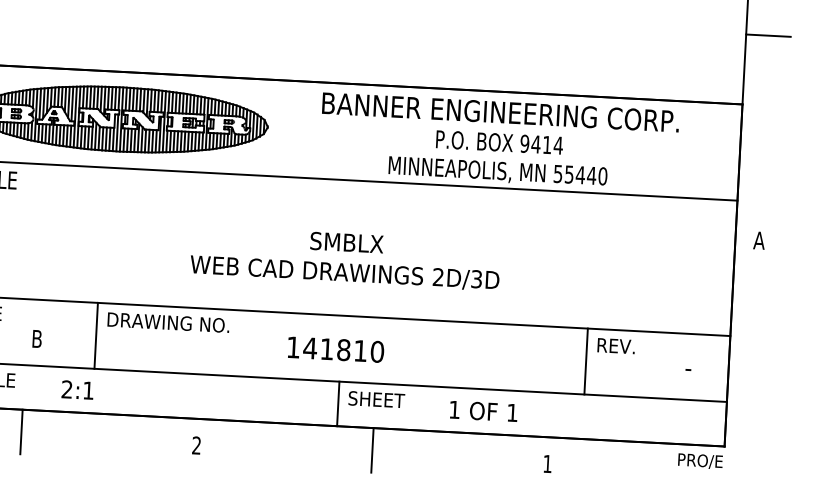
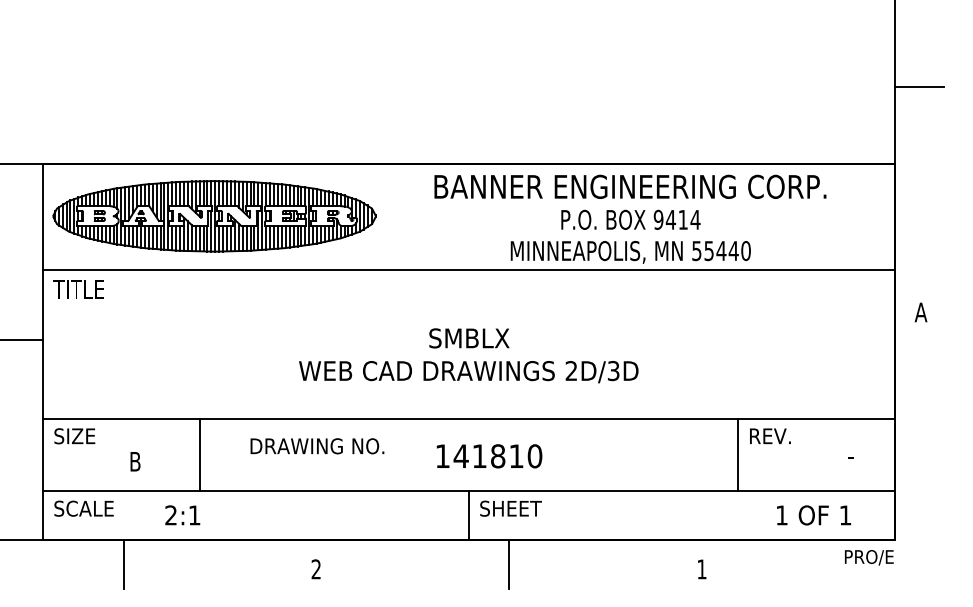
text: (168, 322) -> (317, 446), moved
text: (336, 349) -> (489, 456), moved
text: (484, 411) -> (814, 515), moved

